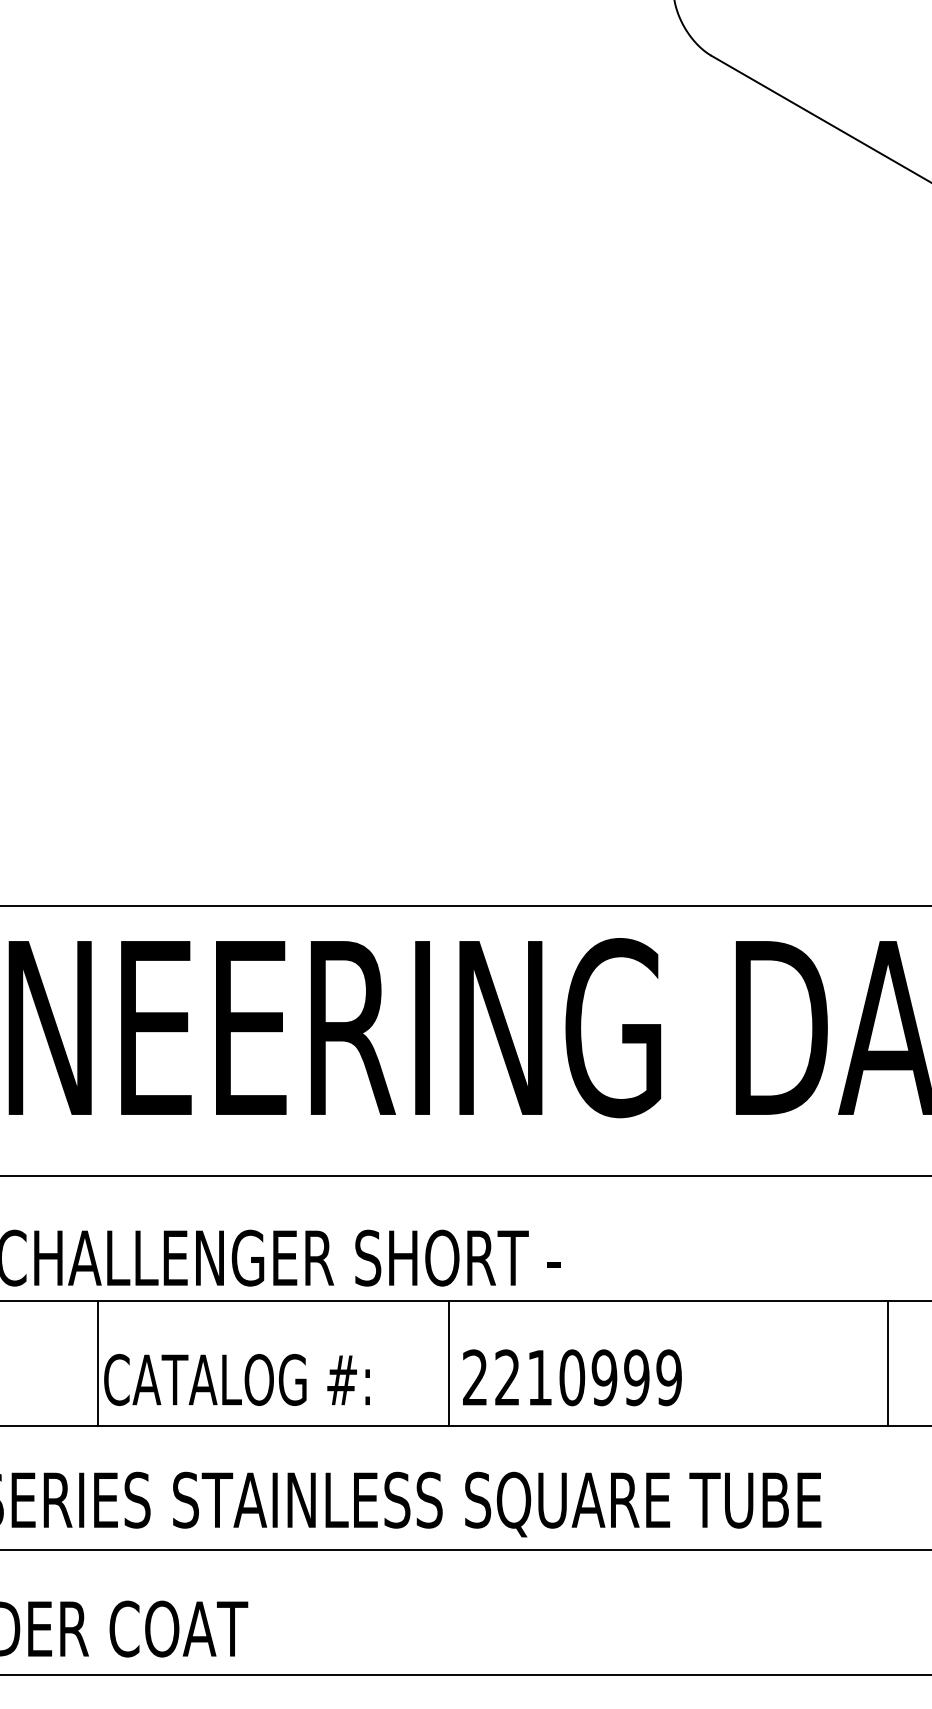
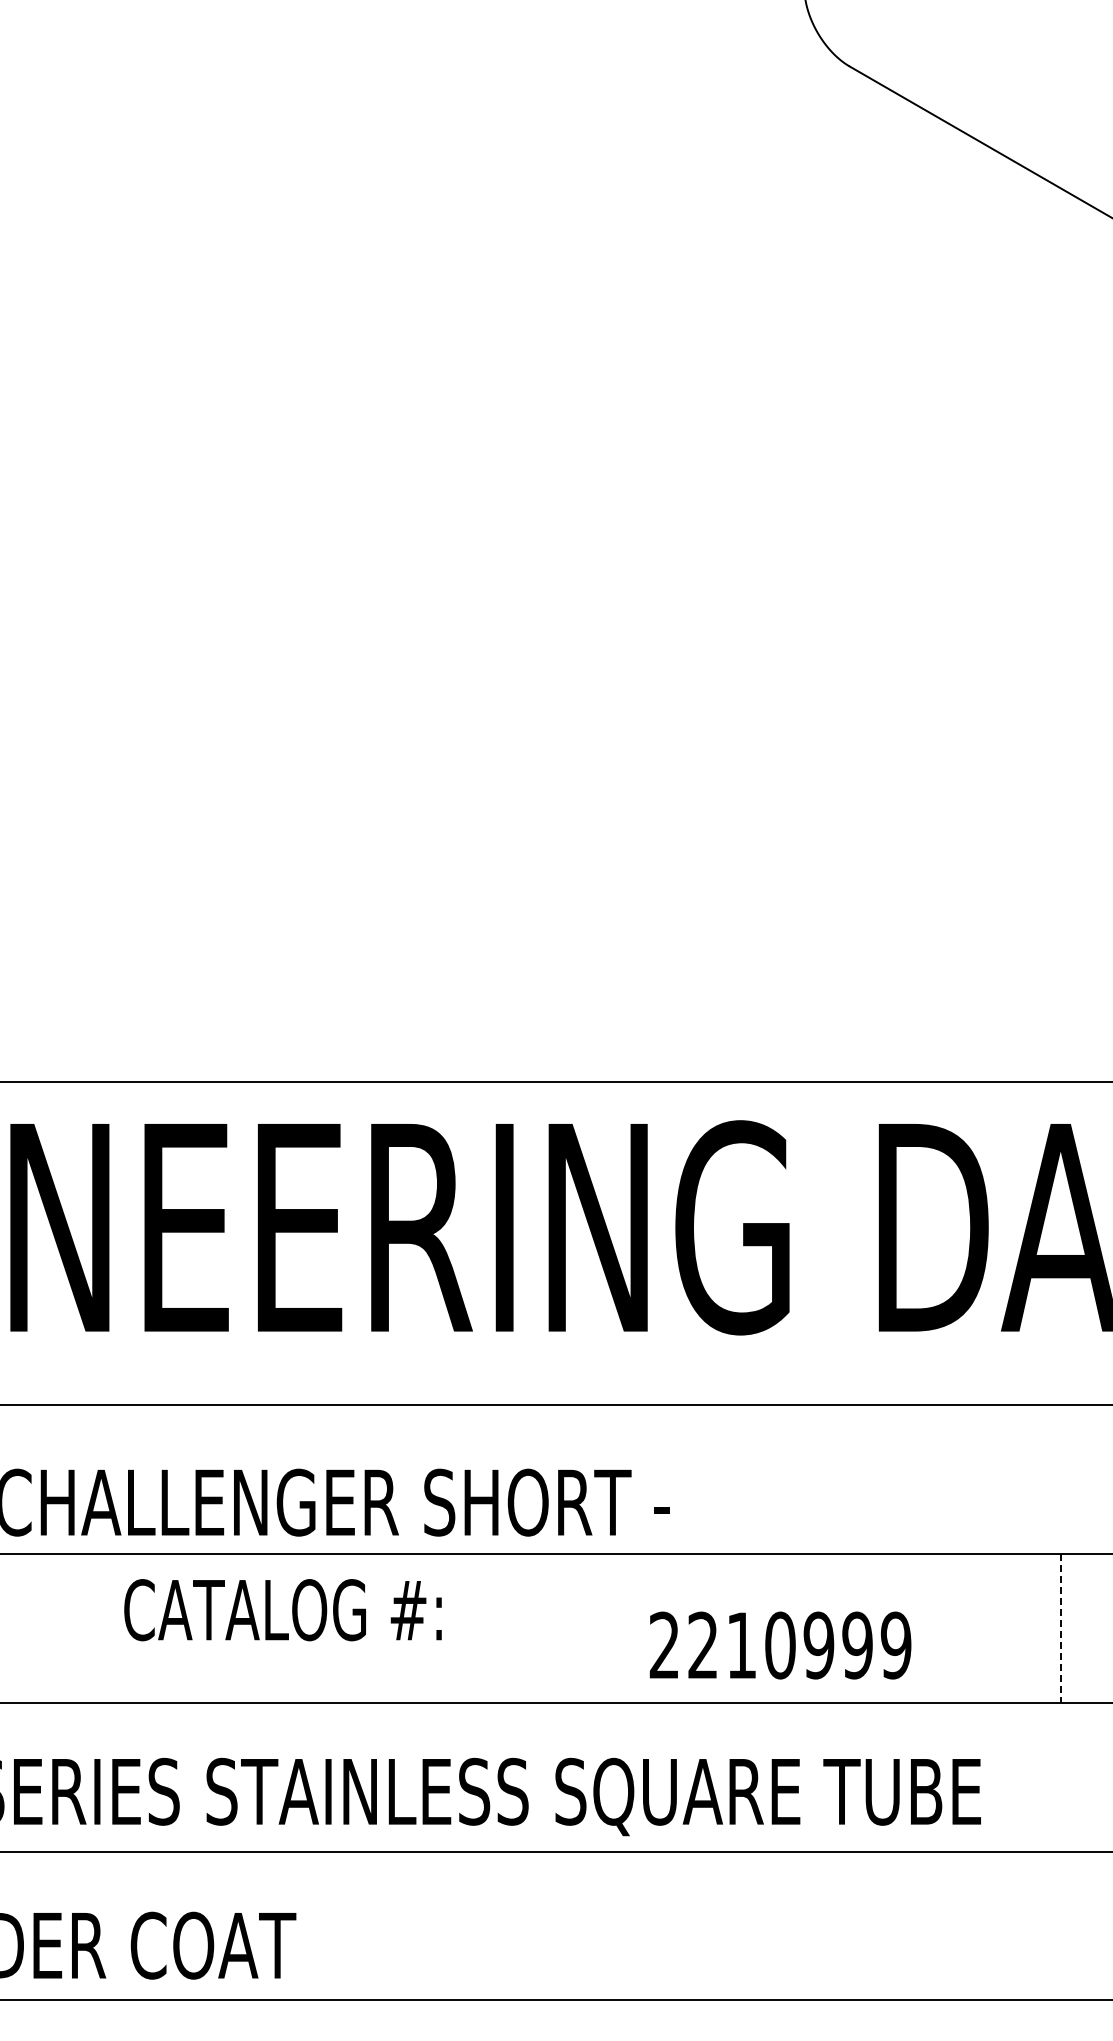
line: (97, 1362) -> (116, 1627), removed
line: (449, 1362) -> (536, 1627), removed
line: (887, 1363) -> (1060, 1628), solid -> dashed
text: (572, 1377) -> (780, 1645), moved
text: (236, 1380) -> (282, 1610), moved

